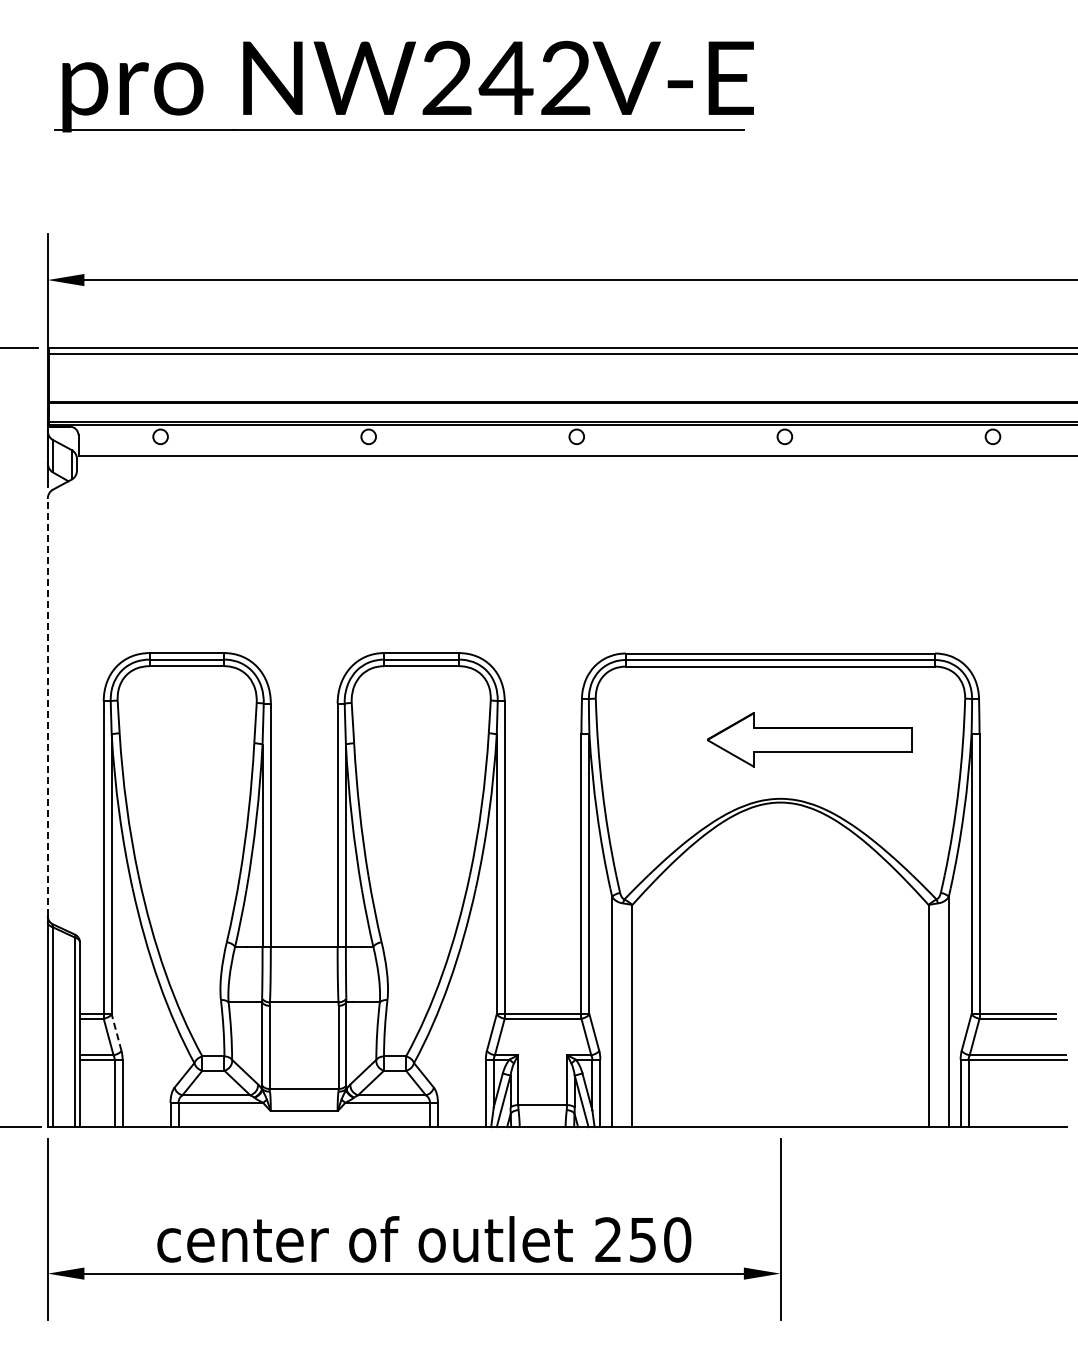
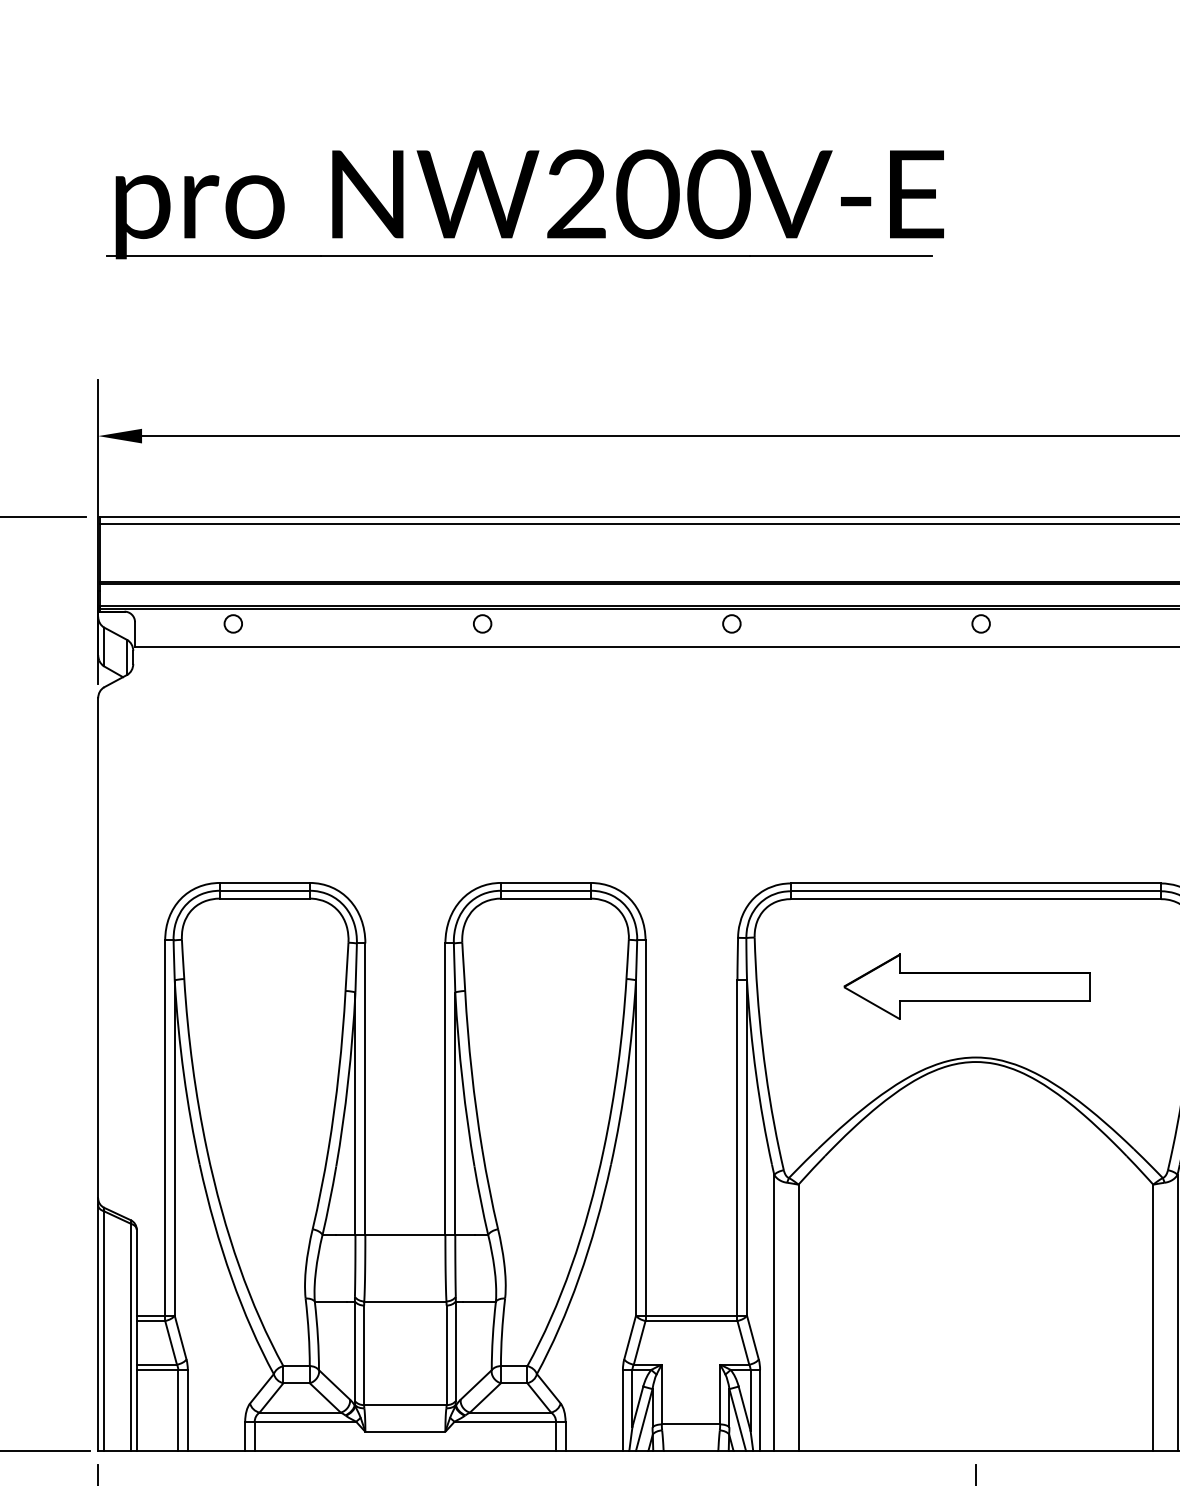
text: (535, 77) -> (682, 193), NW242 -> NW200
line: (47, 707) -> (97, 948), dashed -> solid
part: (809, 739) -> (966, 986), moved
line: (116, 1032) -> (180, 1337), dashed -> solid

